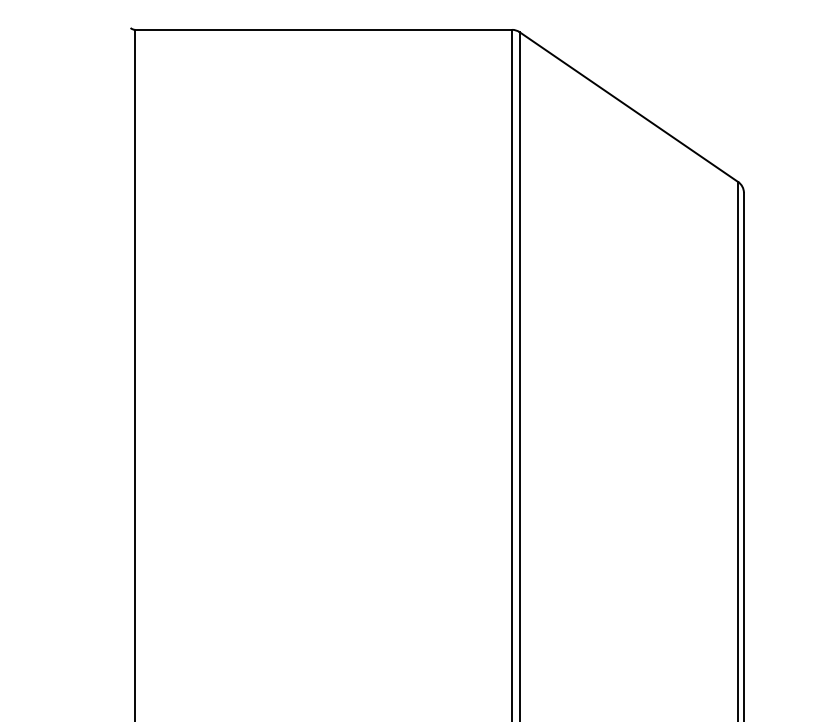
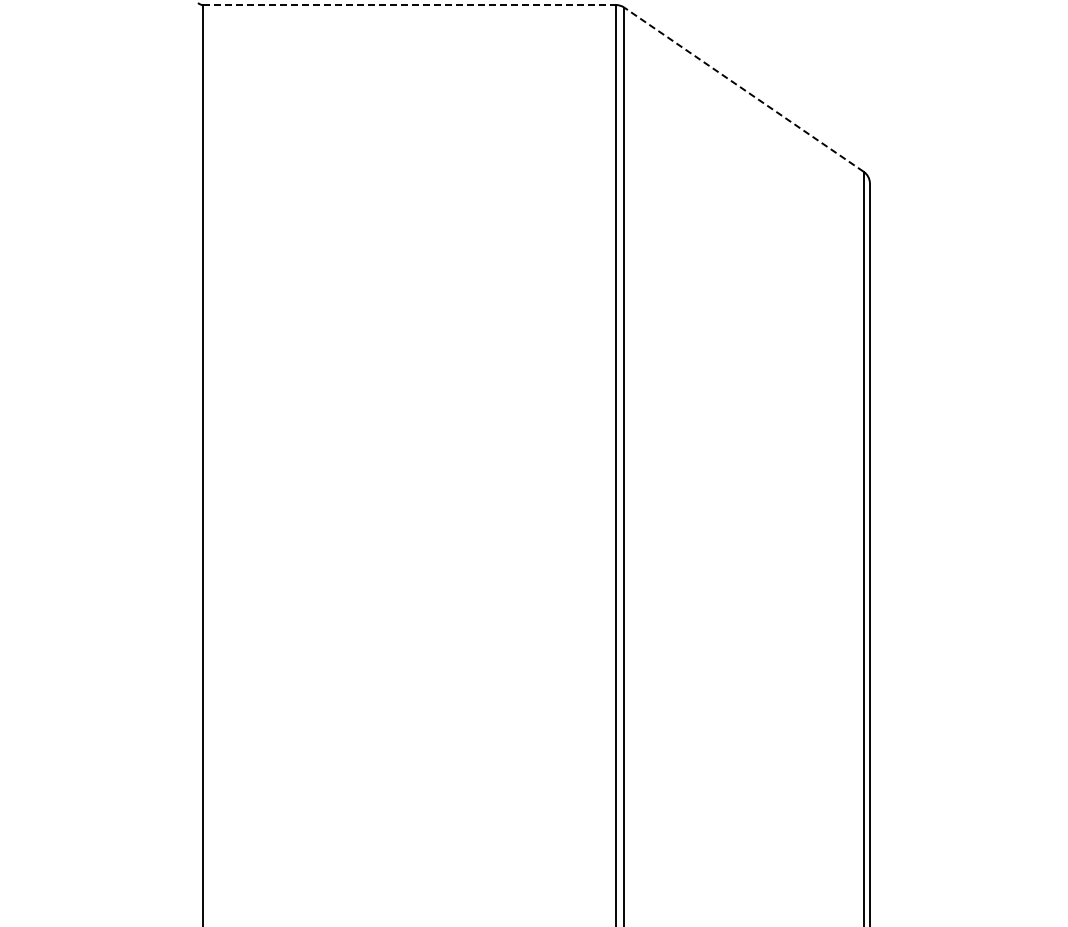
line: (323, 30) -> (409, 5), solid -> dashed
line: (628, 106) -> (743, 89), solid -> dashed

